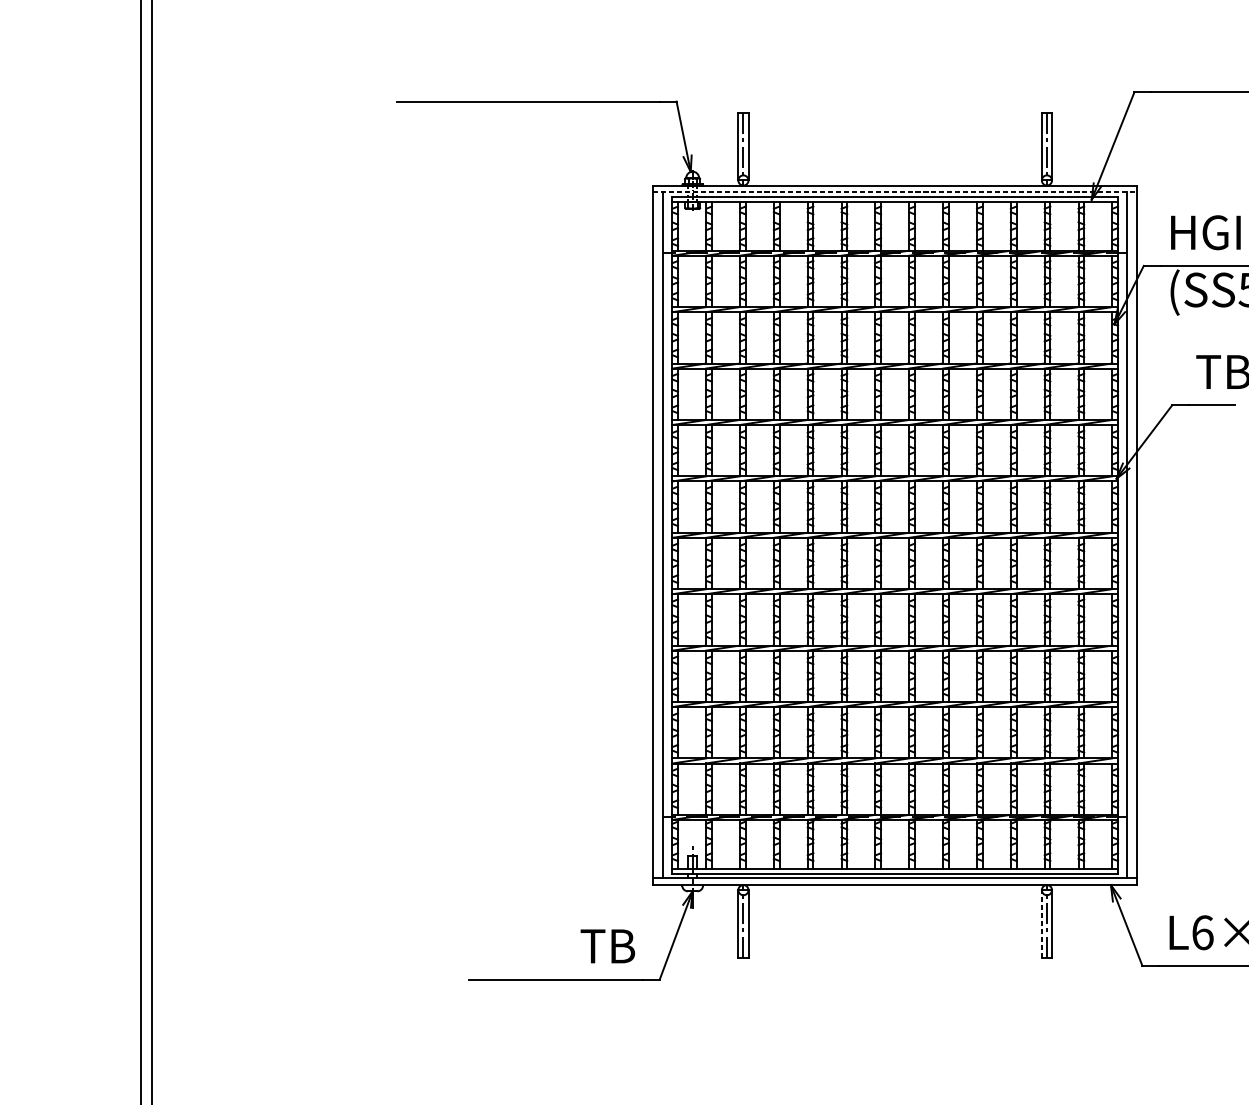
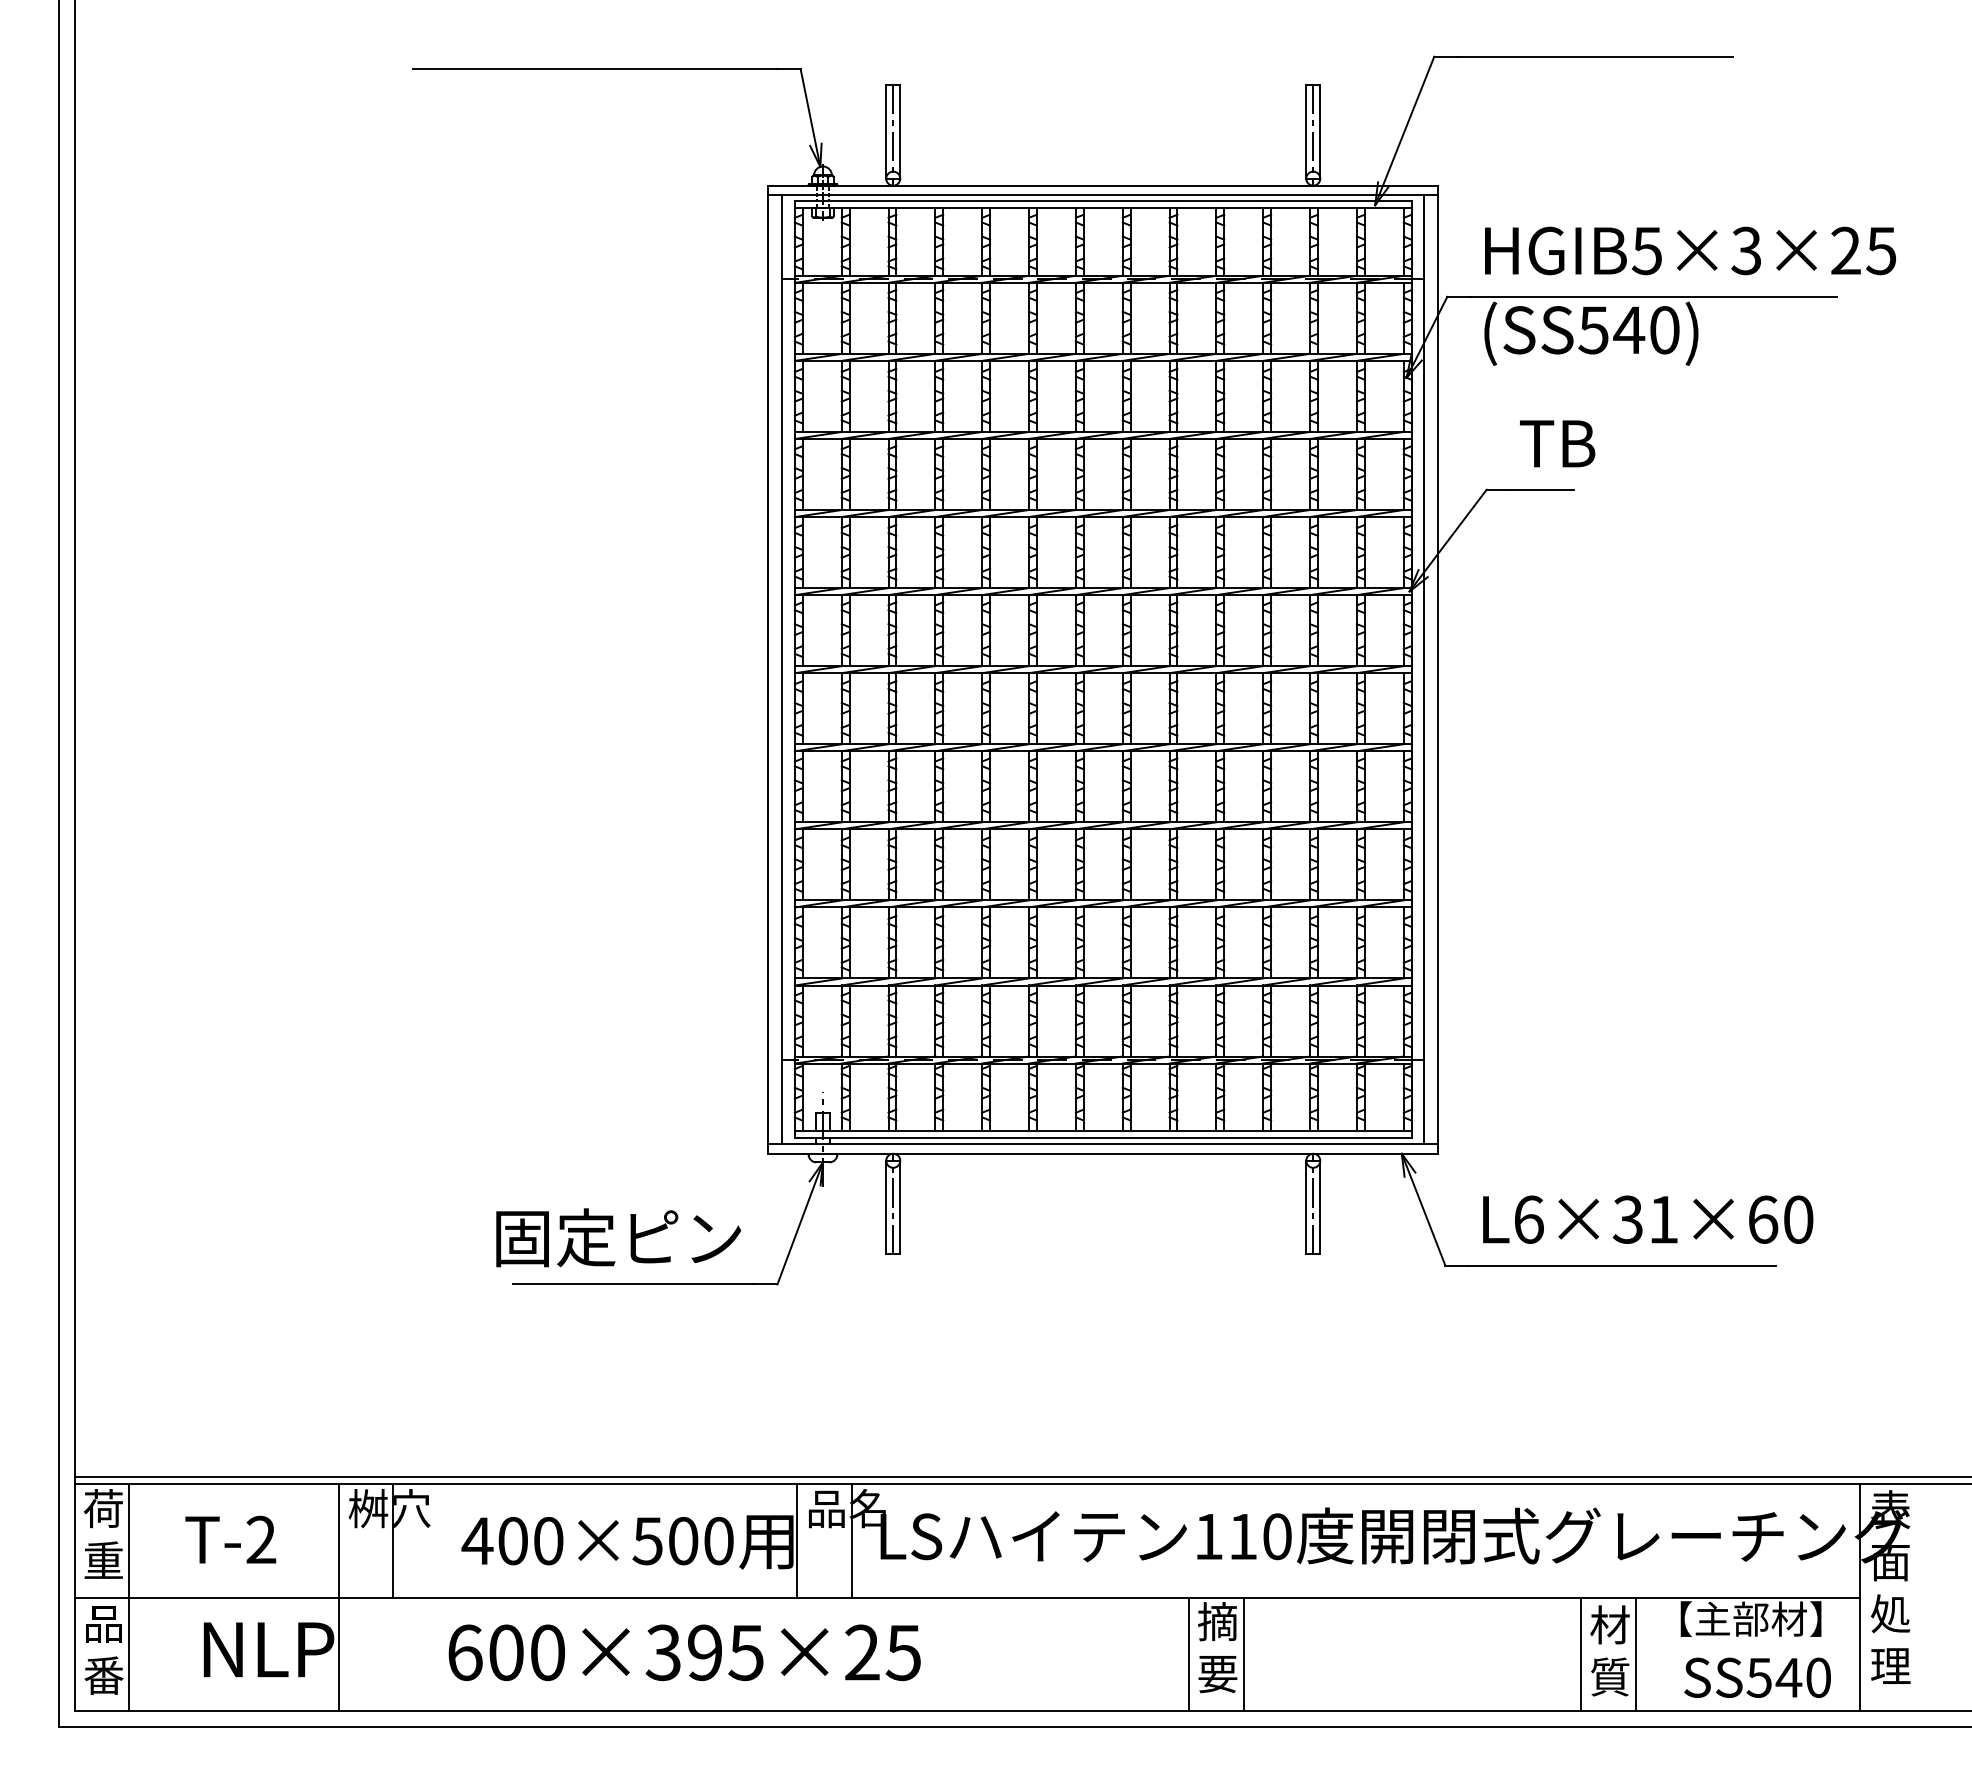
line: (895, 192) -> (1103, 195), dashed -> solid
line: (1042, 923) -> (1306, 1207), dashed -> solid
text: (545, 945) -> (619, 1237), TB -> 固定ピン

